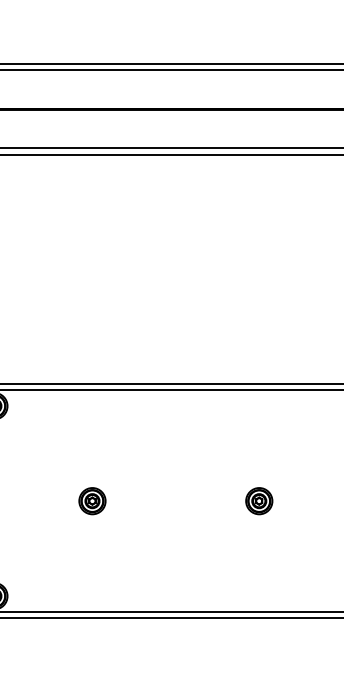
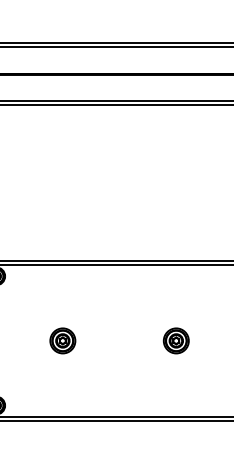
part: (91, 500) -> (62, 340), size x1.4
part: (259, 500) -> (176, 340), size x1.4

